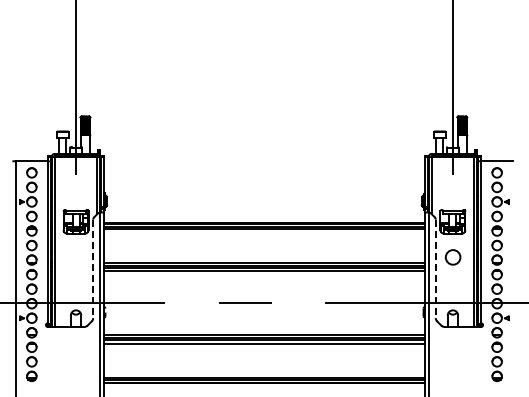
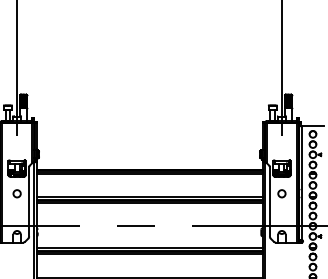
circle: (76, 257) -> (17, 193), added
circle: (452, 257) -> (281, 193), size x0.71
line: (93, 269) -> (29, 202), dashed -> solid
line: (435, 269) -> (269, 202), dashed -> solid

